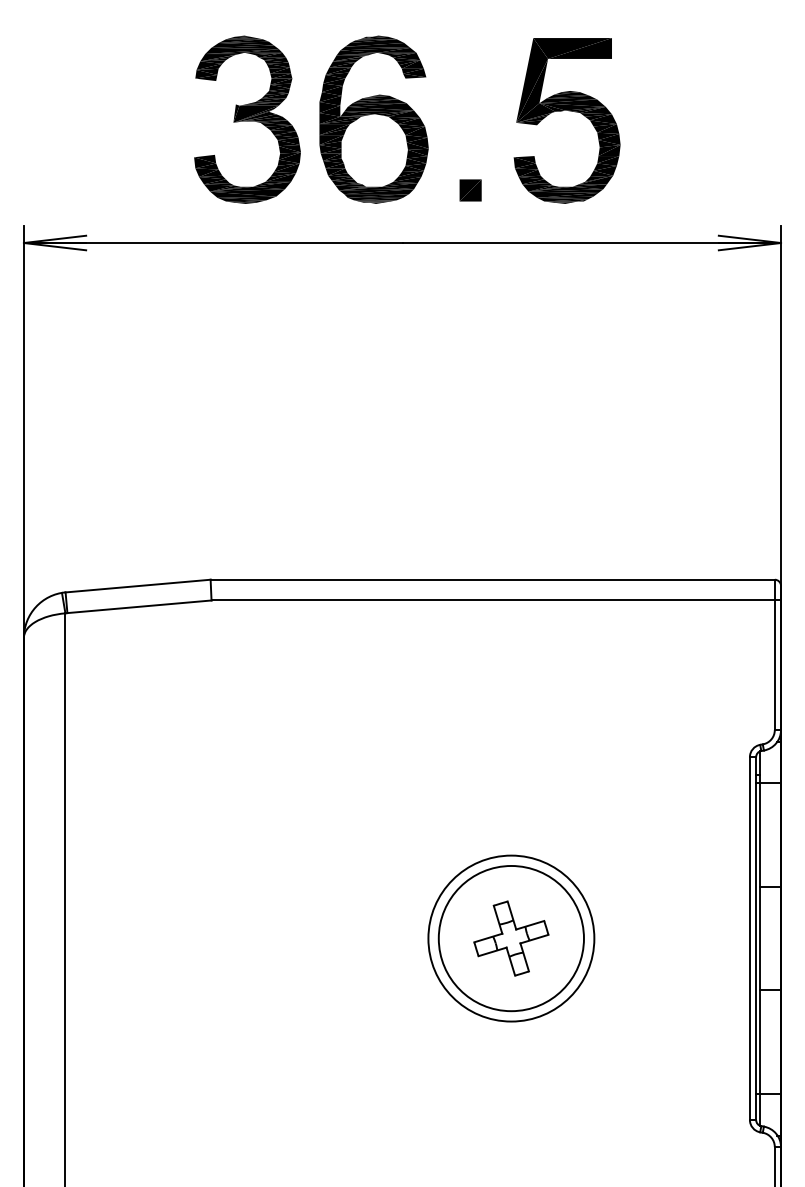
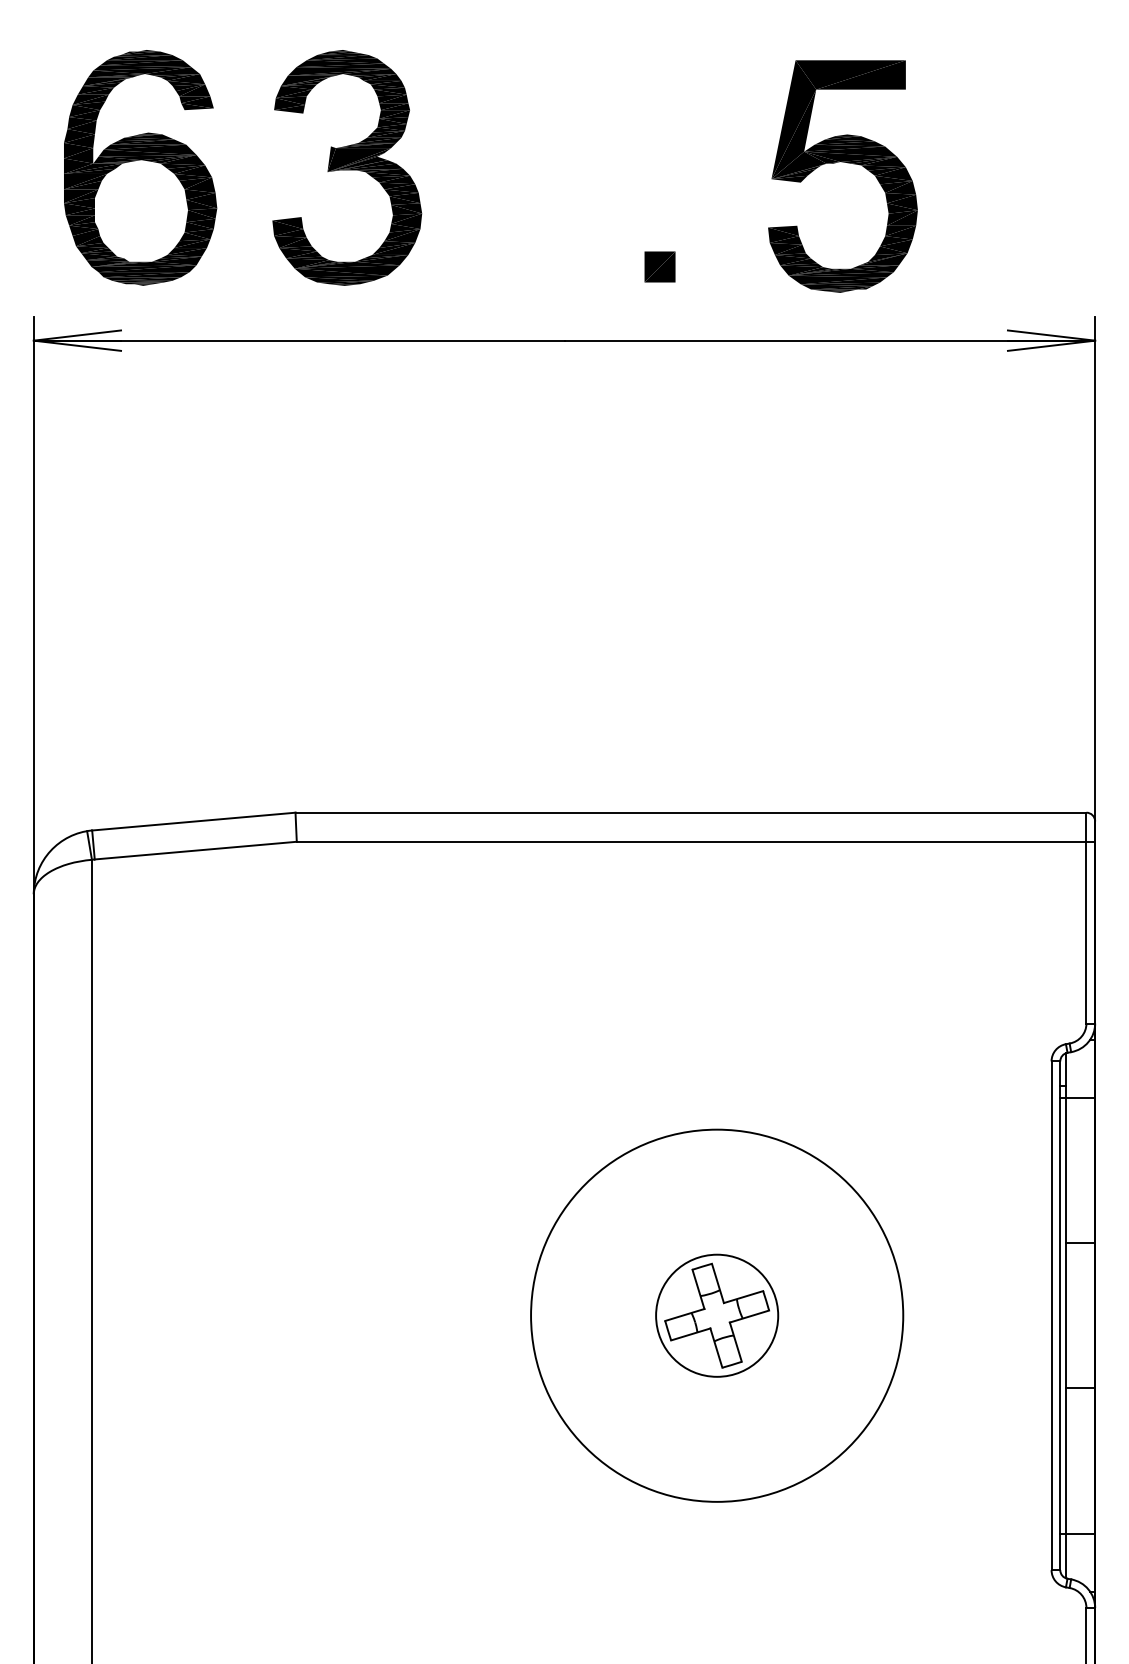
part: (569, 111) -> (846, 163), moved
part: (373, 119) -> (139, 167), moved
circle: (510, 938) -> (715, 1315), size x0.6
circle: (511, 938) -> (717, 1315), size x1.6

